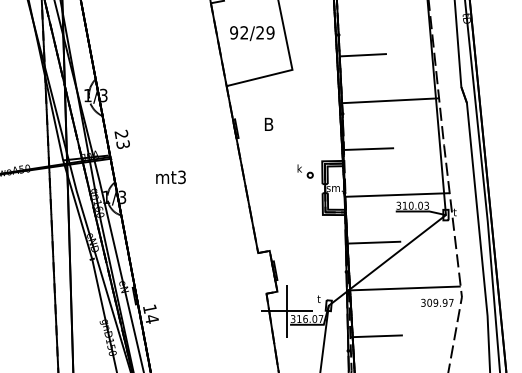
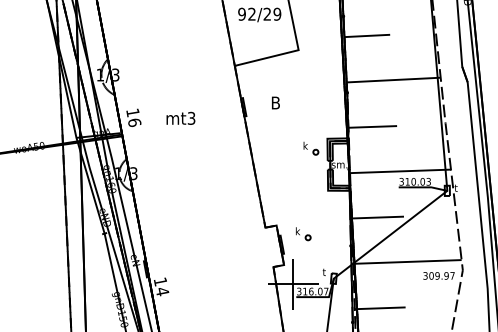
text: (122, 139) -> (133, 117), 23 -> 16
text: (170, 177) -> (180, 118), moved
part: (297, 259) -> (303, 233), added

